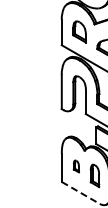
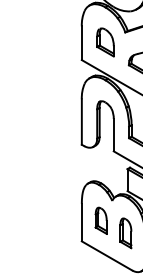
part: (76, 166) -> (101, 220), size x1.67
line: (80, 192) -> (106, 255), dashed -> solid

